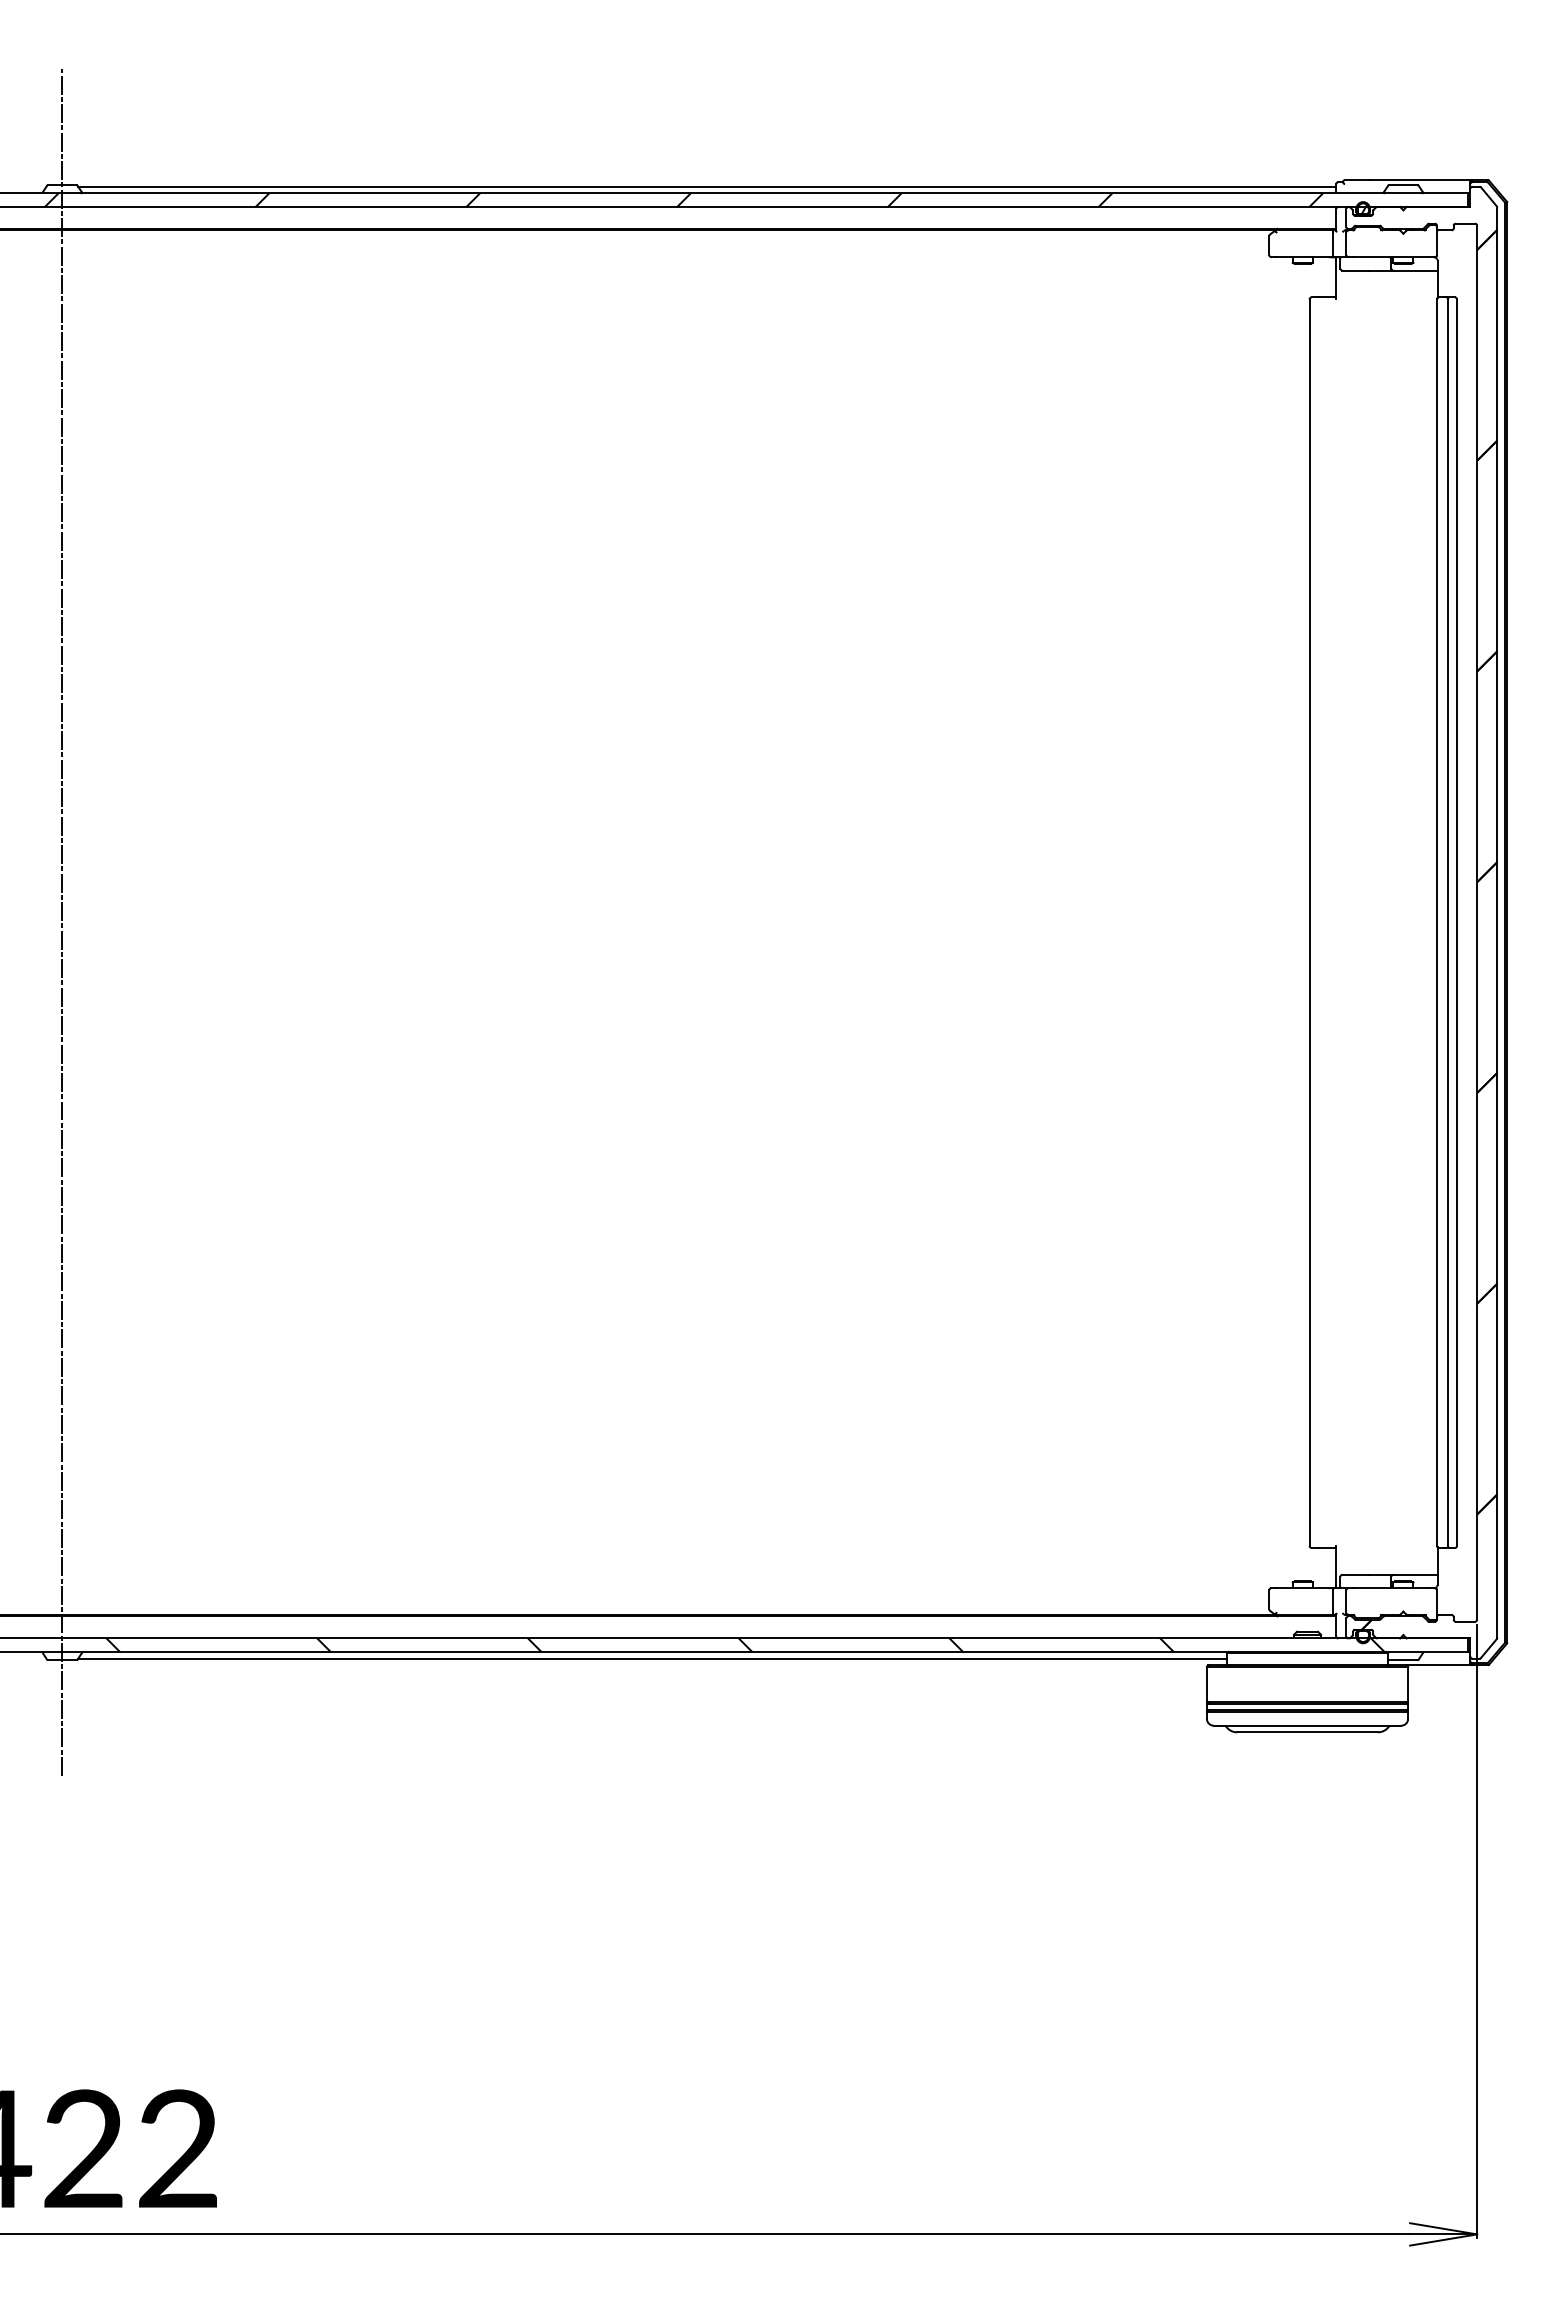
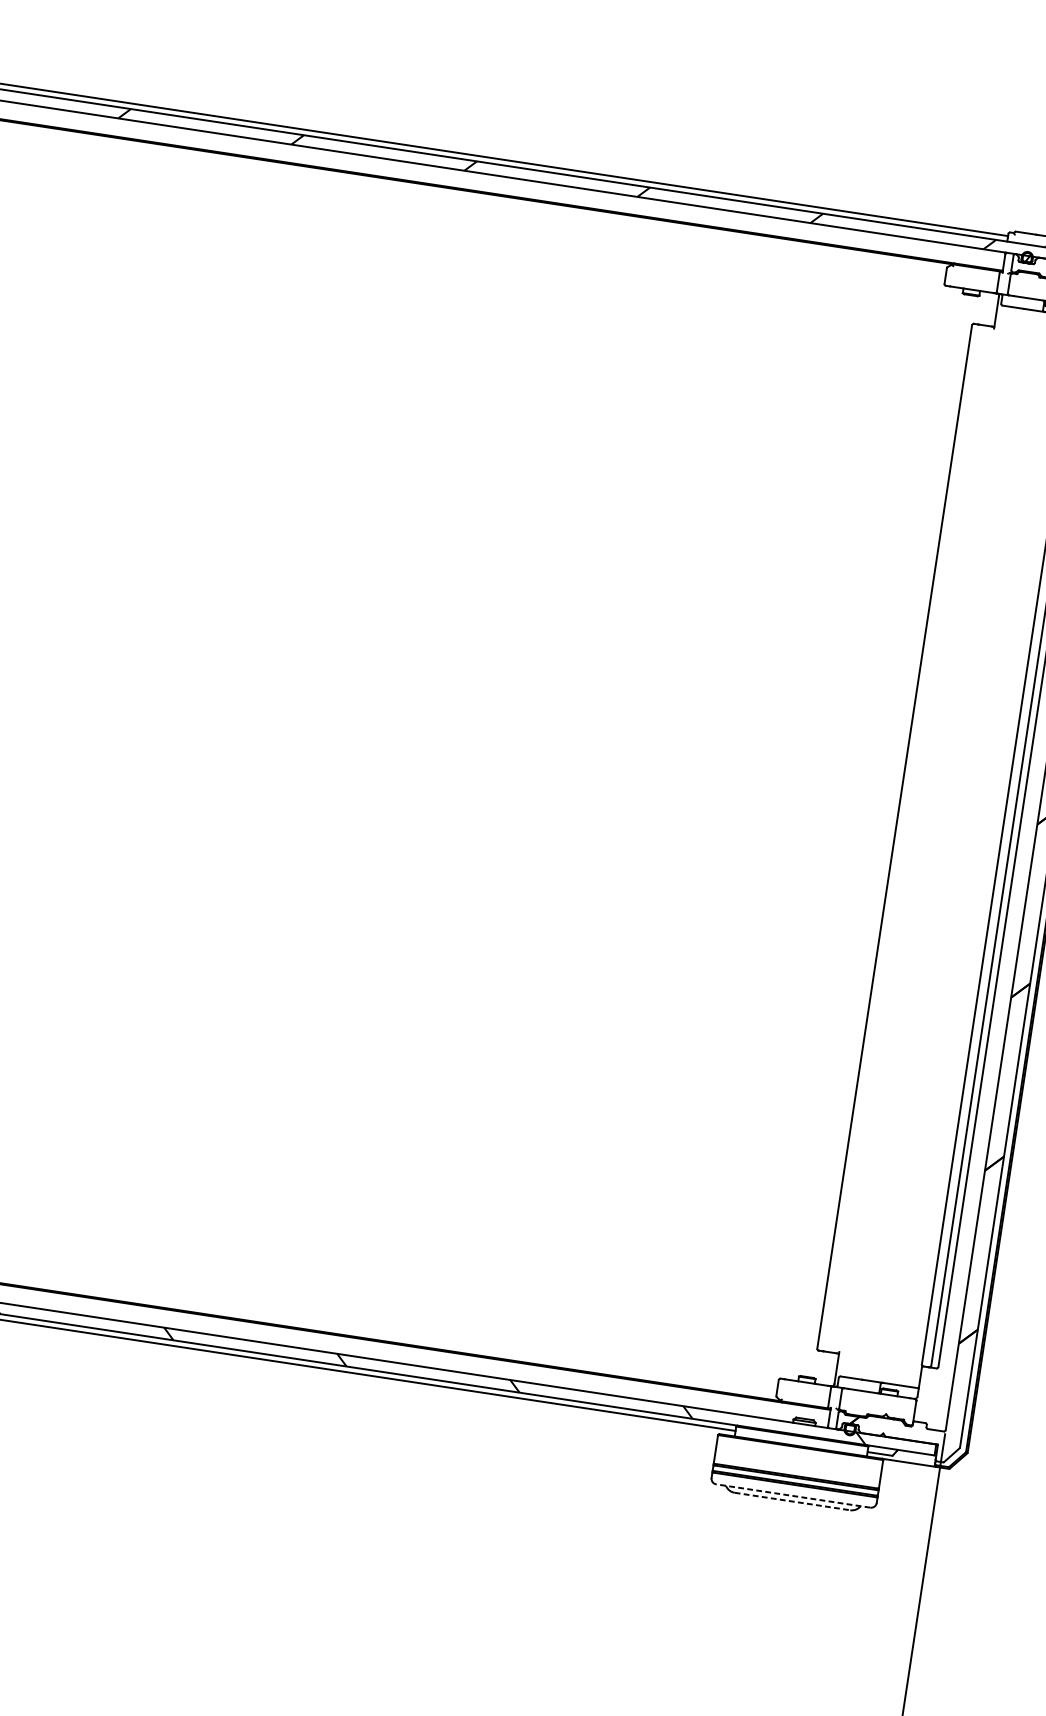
line: (1307, 1725) -> (793, 1495), solid -> dashed
line: (1308, 1732) -> (793, 1501), solid -> dashed

